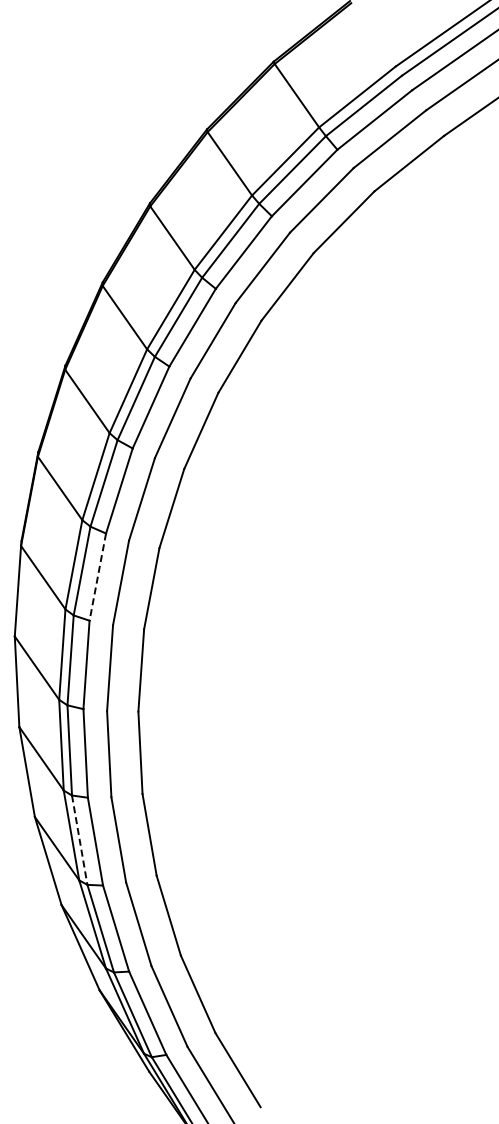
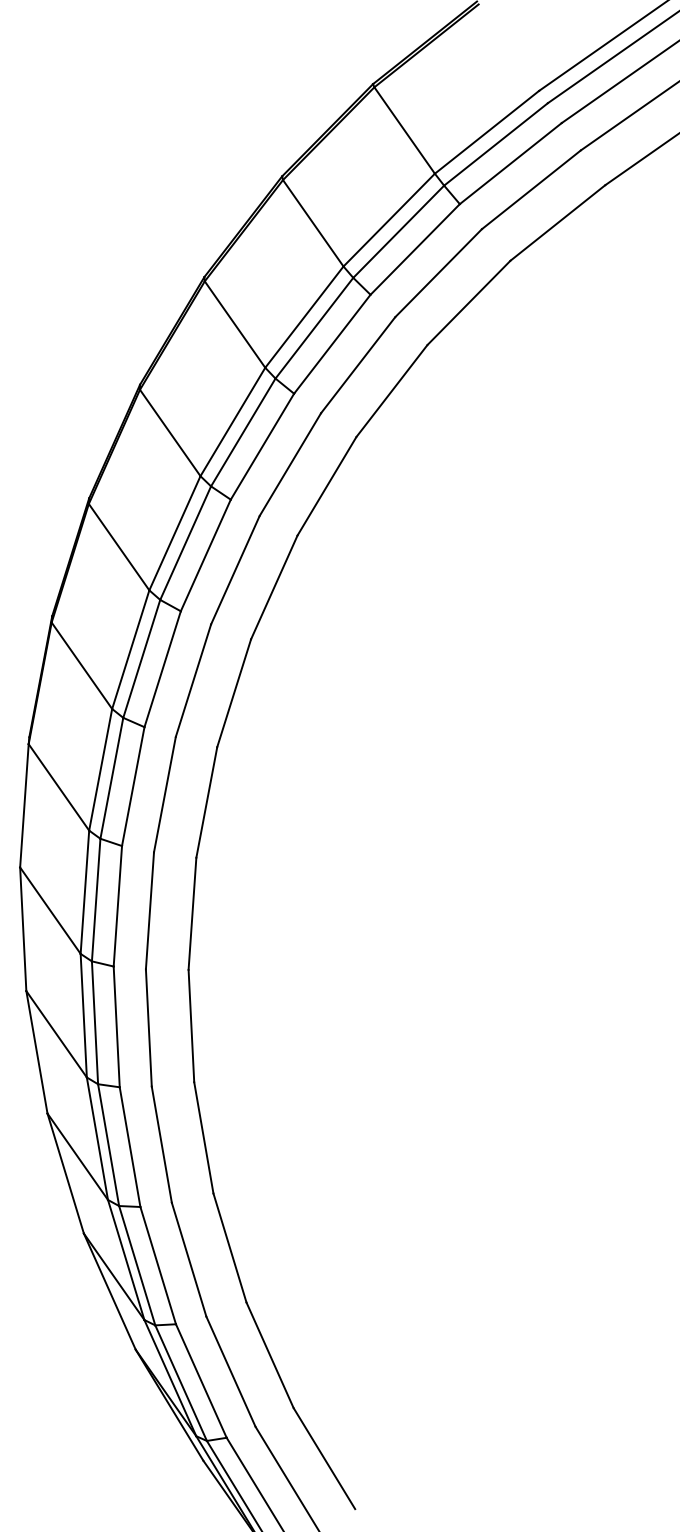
line: (97, 577) -> (132, 787), dashed -> solid
line: (79, 840) -> (108, 1145), dashed -> solid

